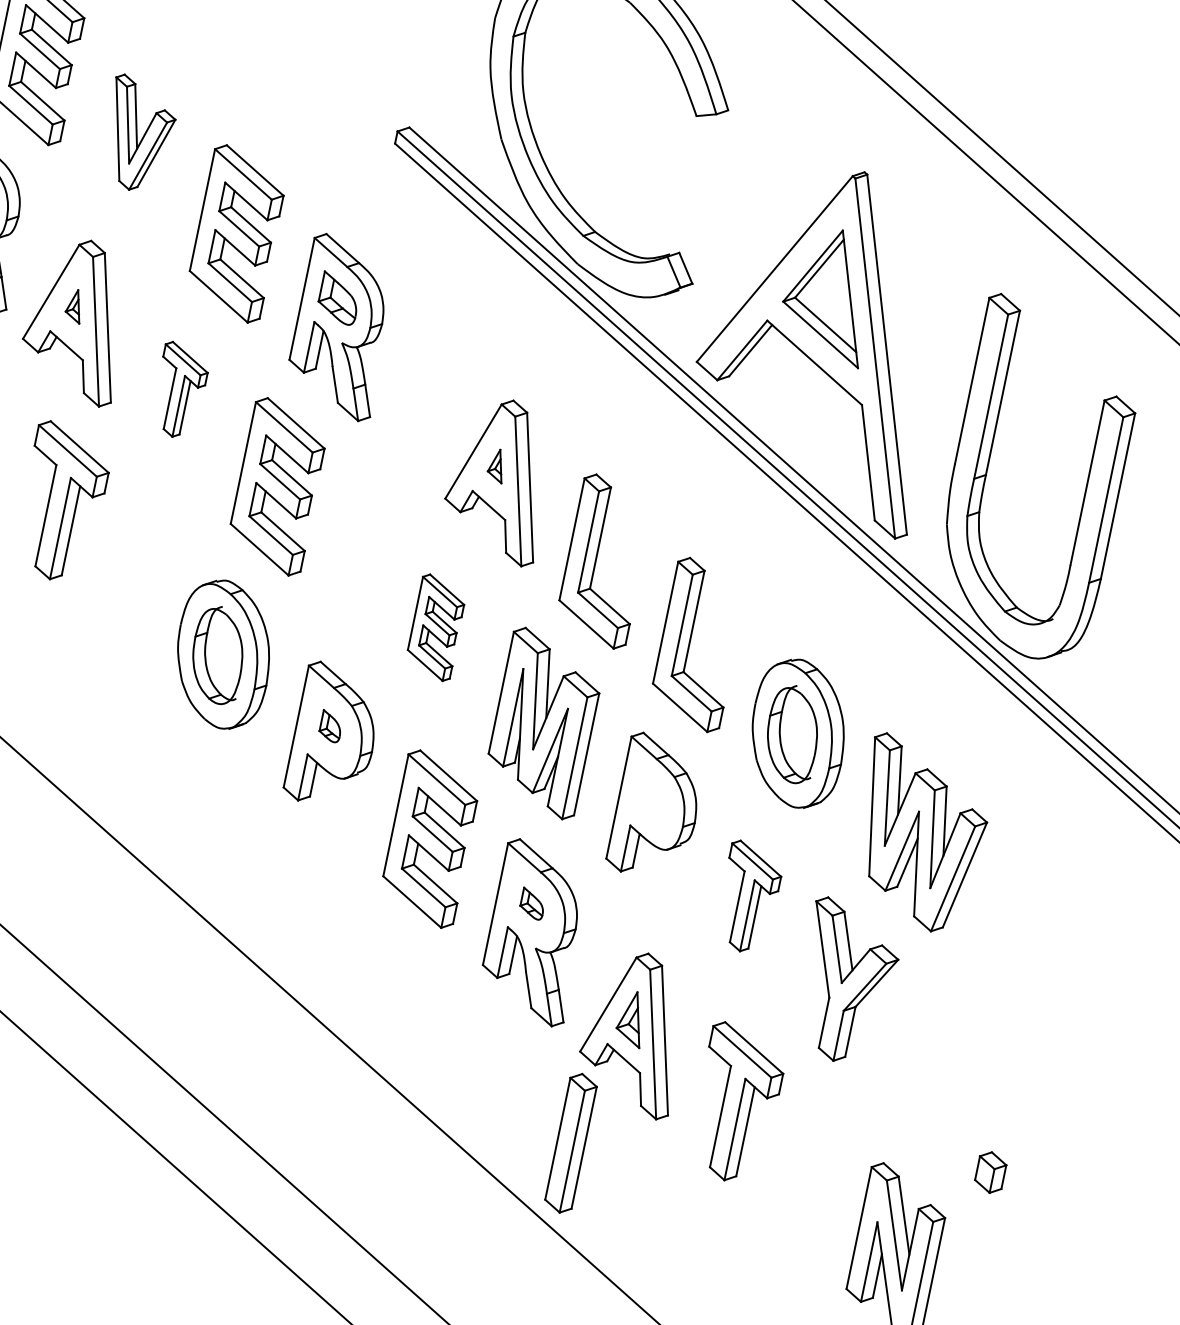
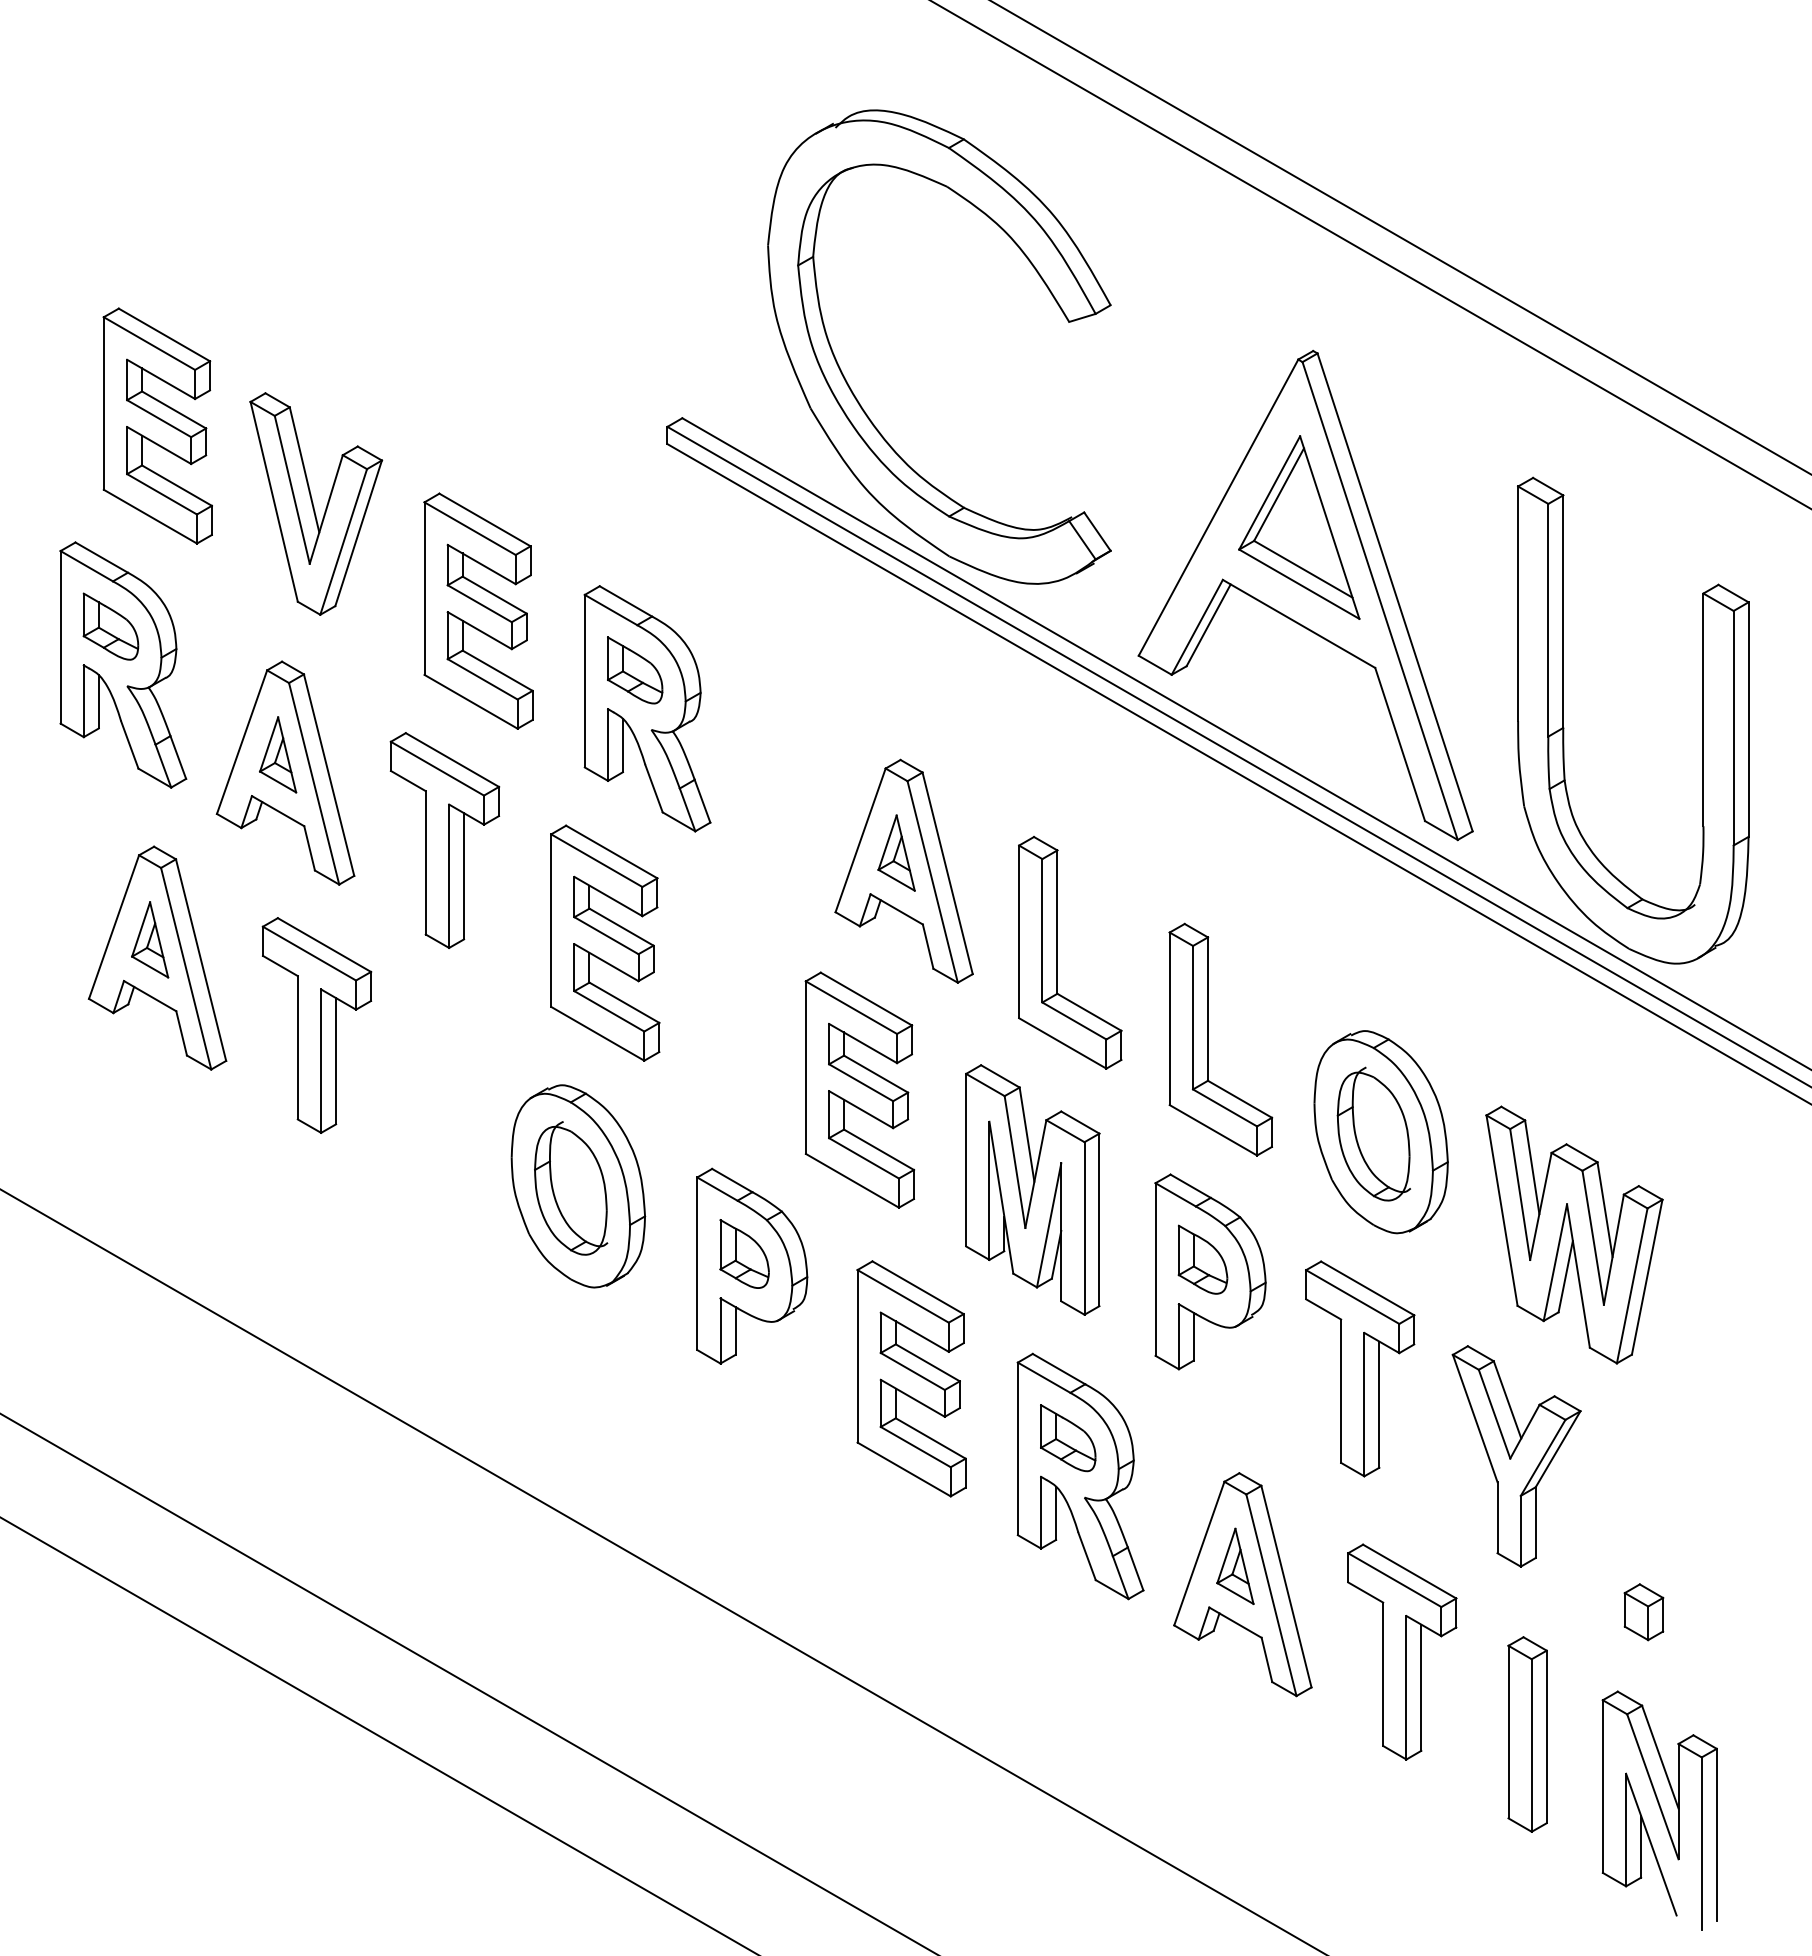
part: (138, 134) -> (316, 503), size x1.43
part: (75, 305) -> (278, 754), size x1.67
part: (179, 390) -> (444, 840), size x1.67
part: (497, 465) -> (896, 852), size x1.67
part: (436, 627) -> (859, 1089), size x1.67
part: (331, 726) -> (744, 1253), size x1.67
part: (653, 797) -> (1202, 1259), added
part: (749, 897) -> (1360, 1368), size x1.43
part: (532, 904) -> (1068, 1438), size x1.67
part: (570, 1143) -> (1527, 1734), moved
part: (990, 1172) -> (1643, 1612), moved

